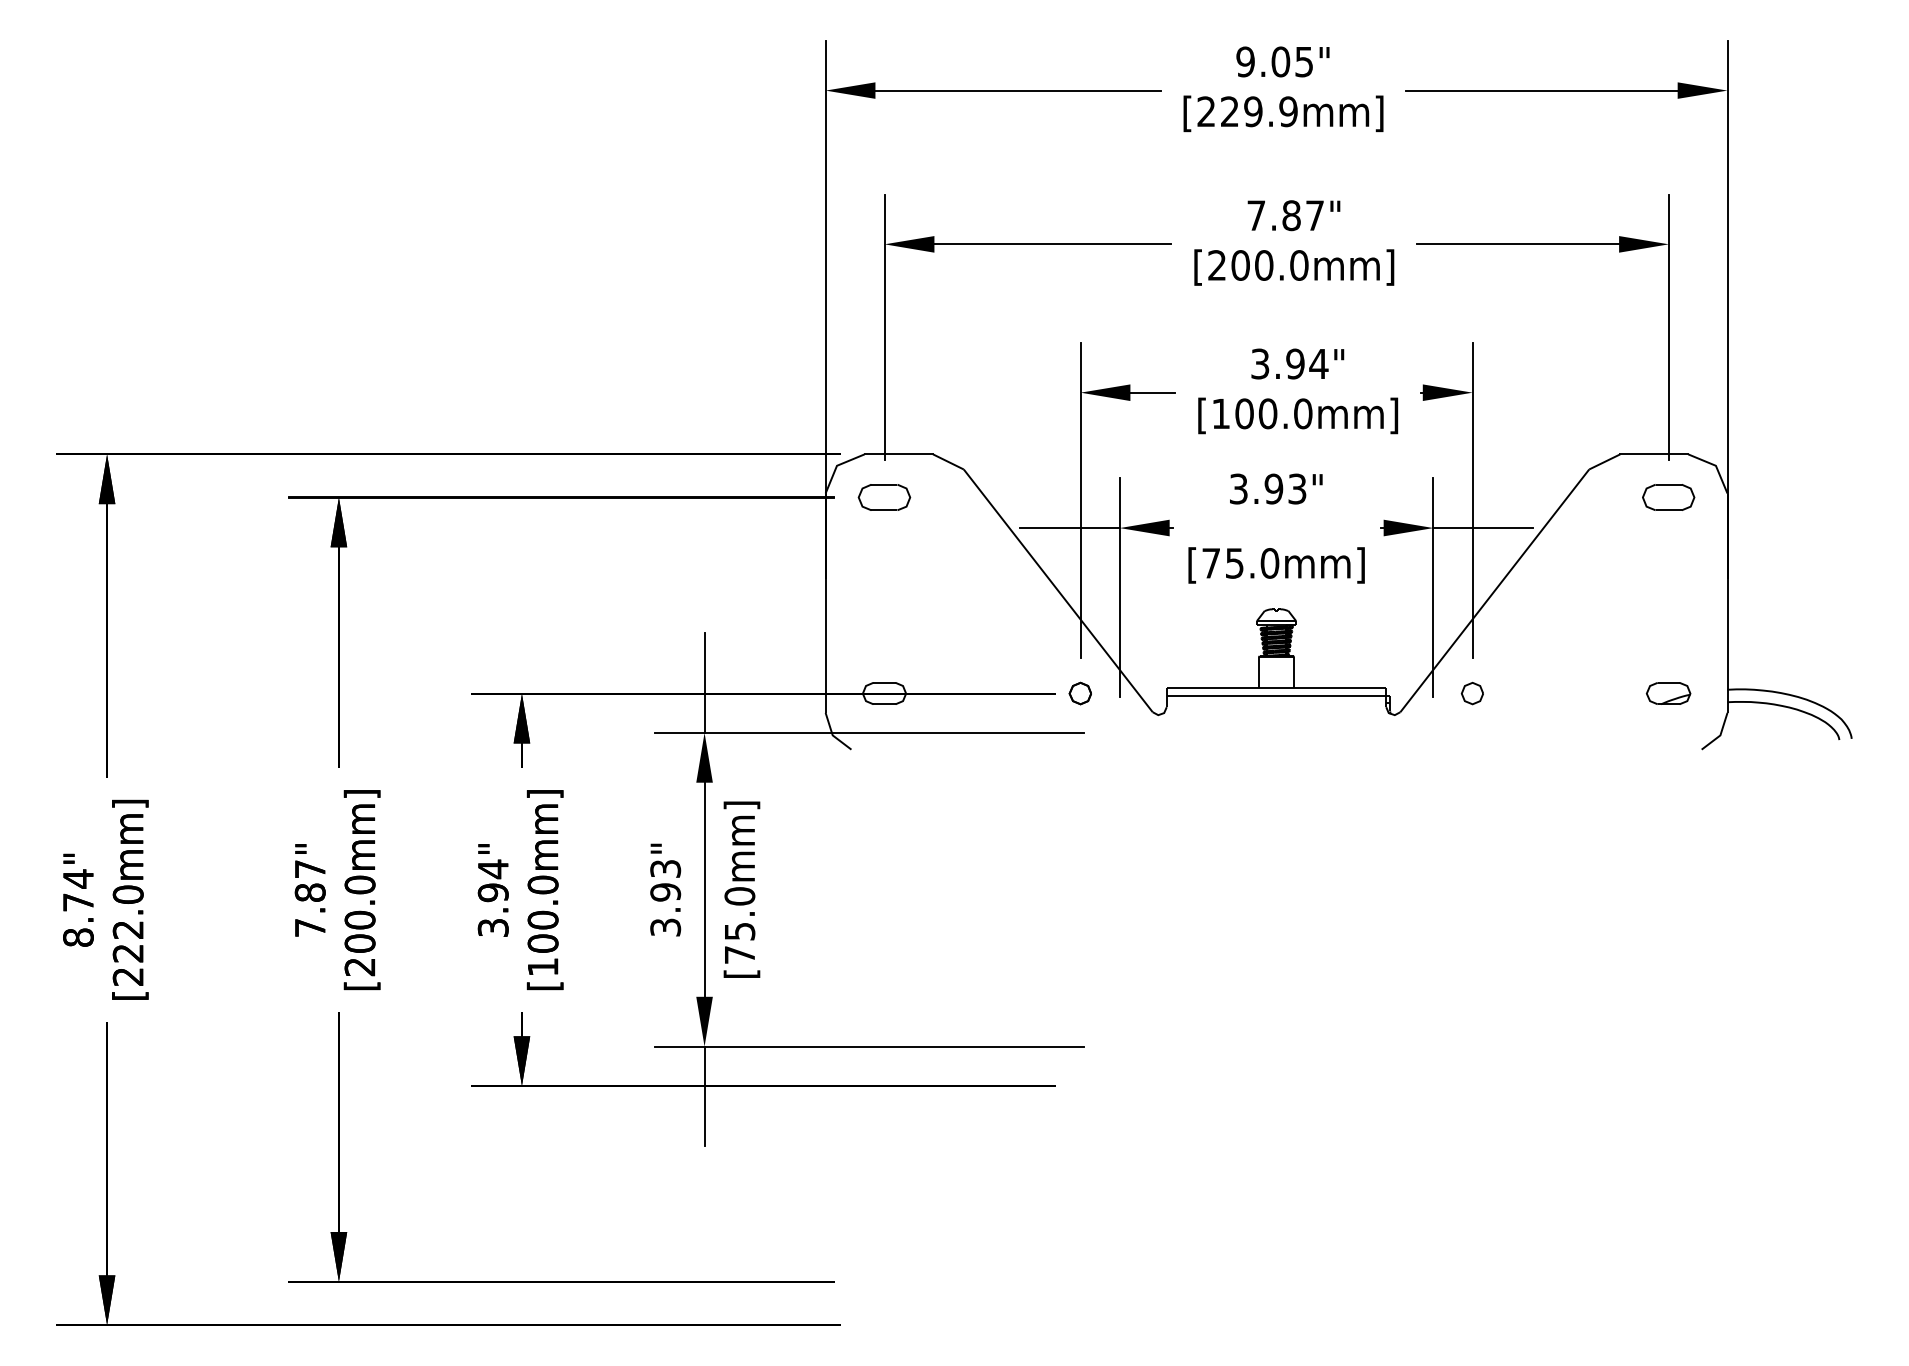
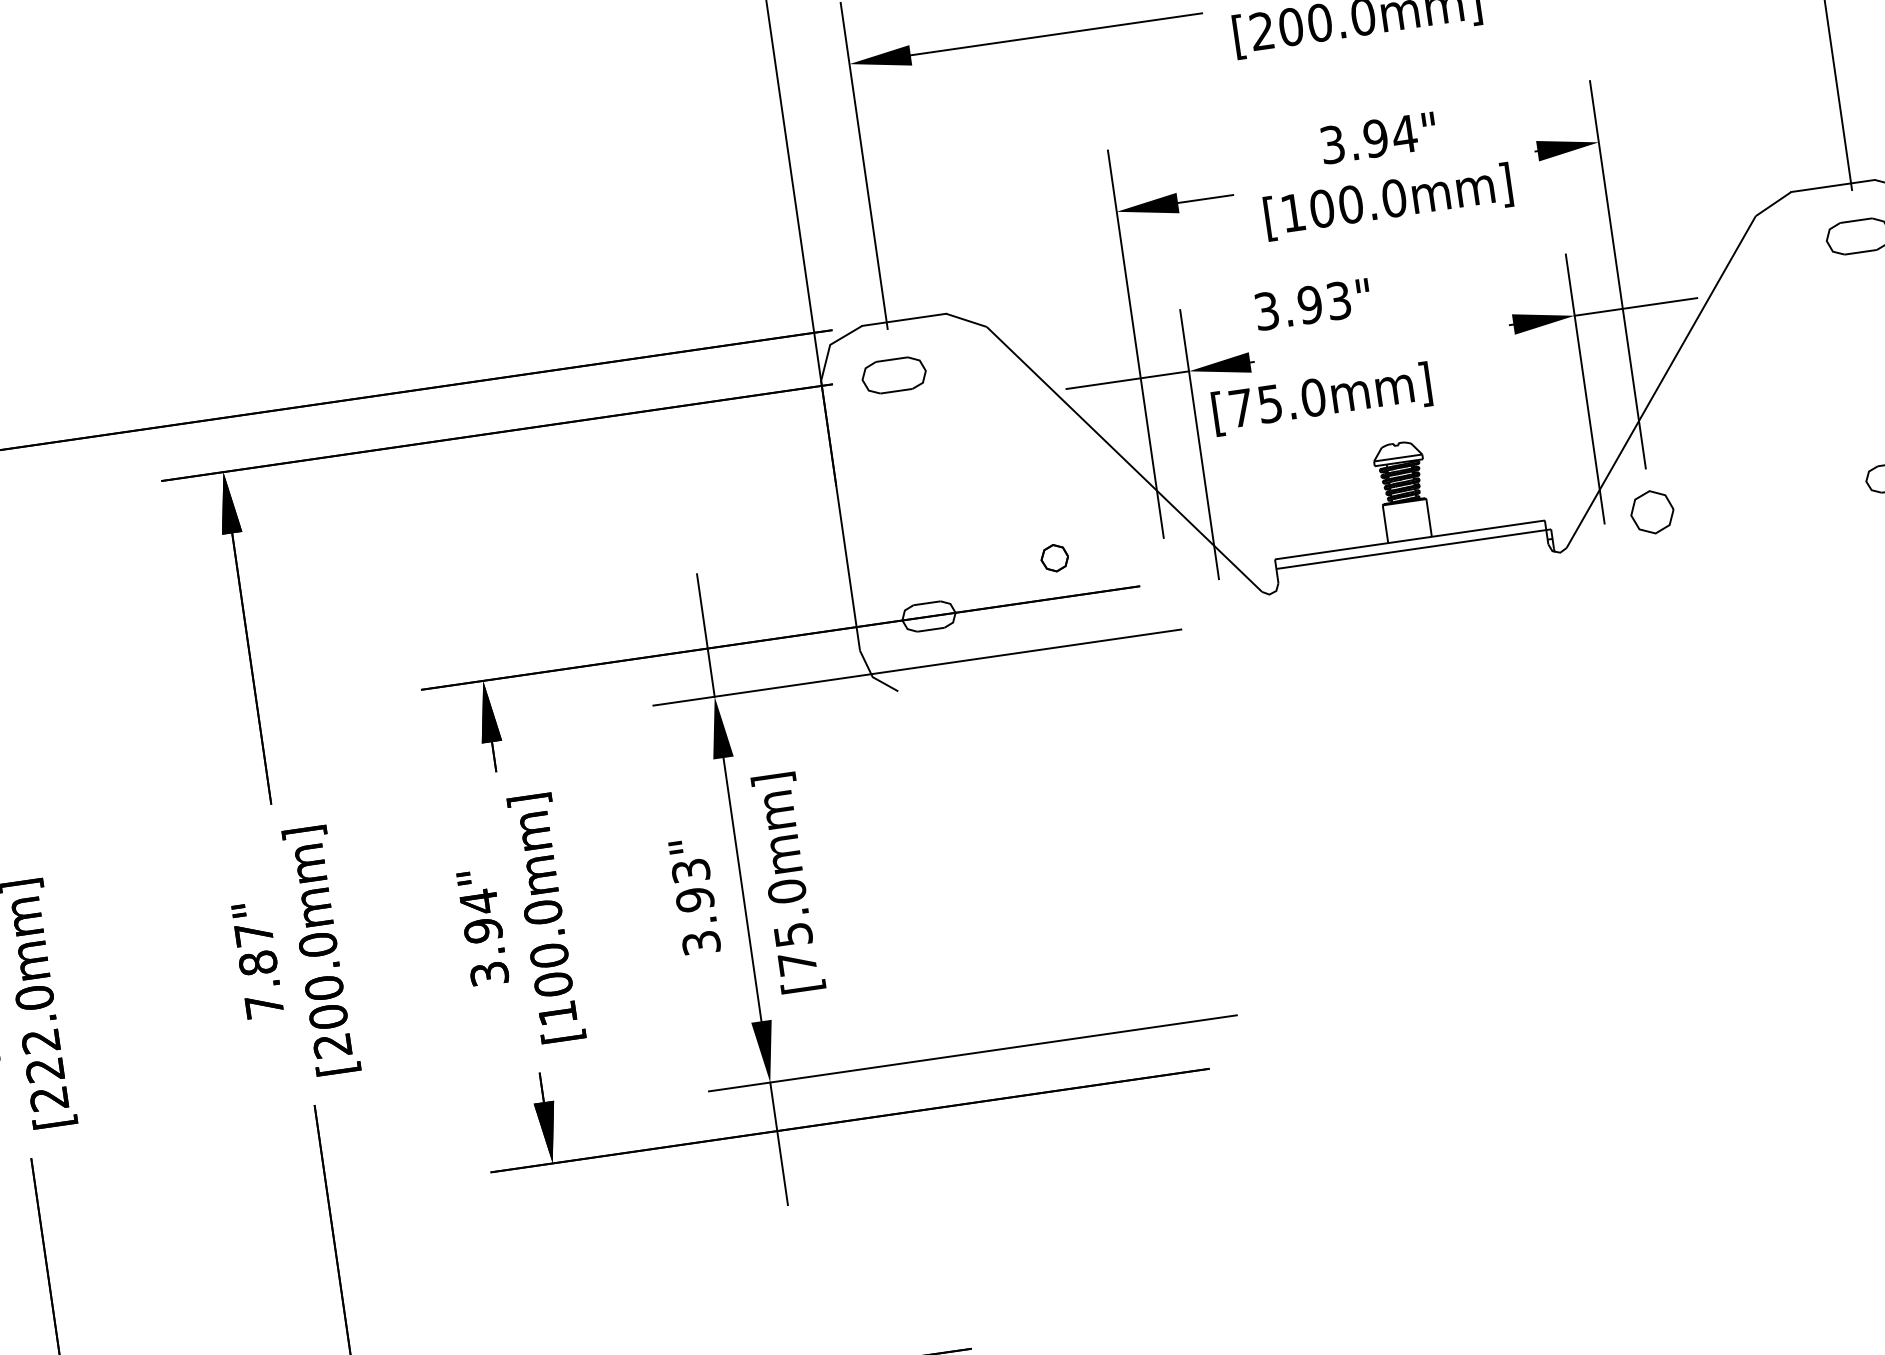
text: (1276, 488) -> (1313, 303), moved
text: (1276, 565) -> (1321, 399), moved
part: (1079, 693) -> (1053, 558), moved
part: (1471, 693) -> (1650, 512), size x1.6

